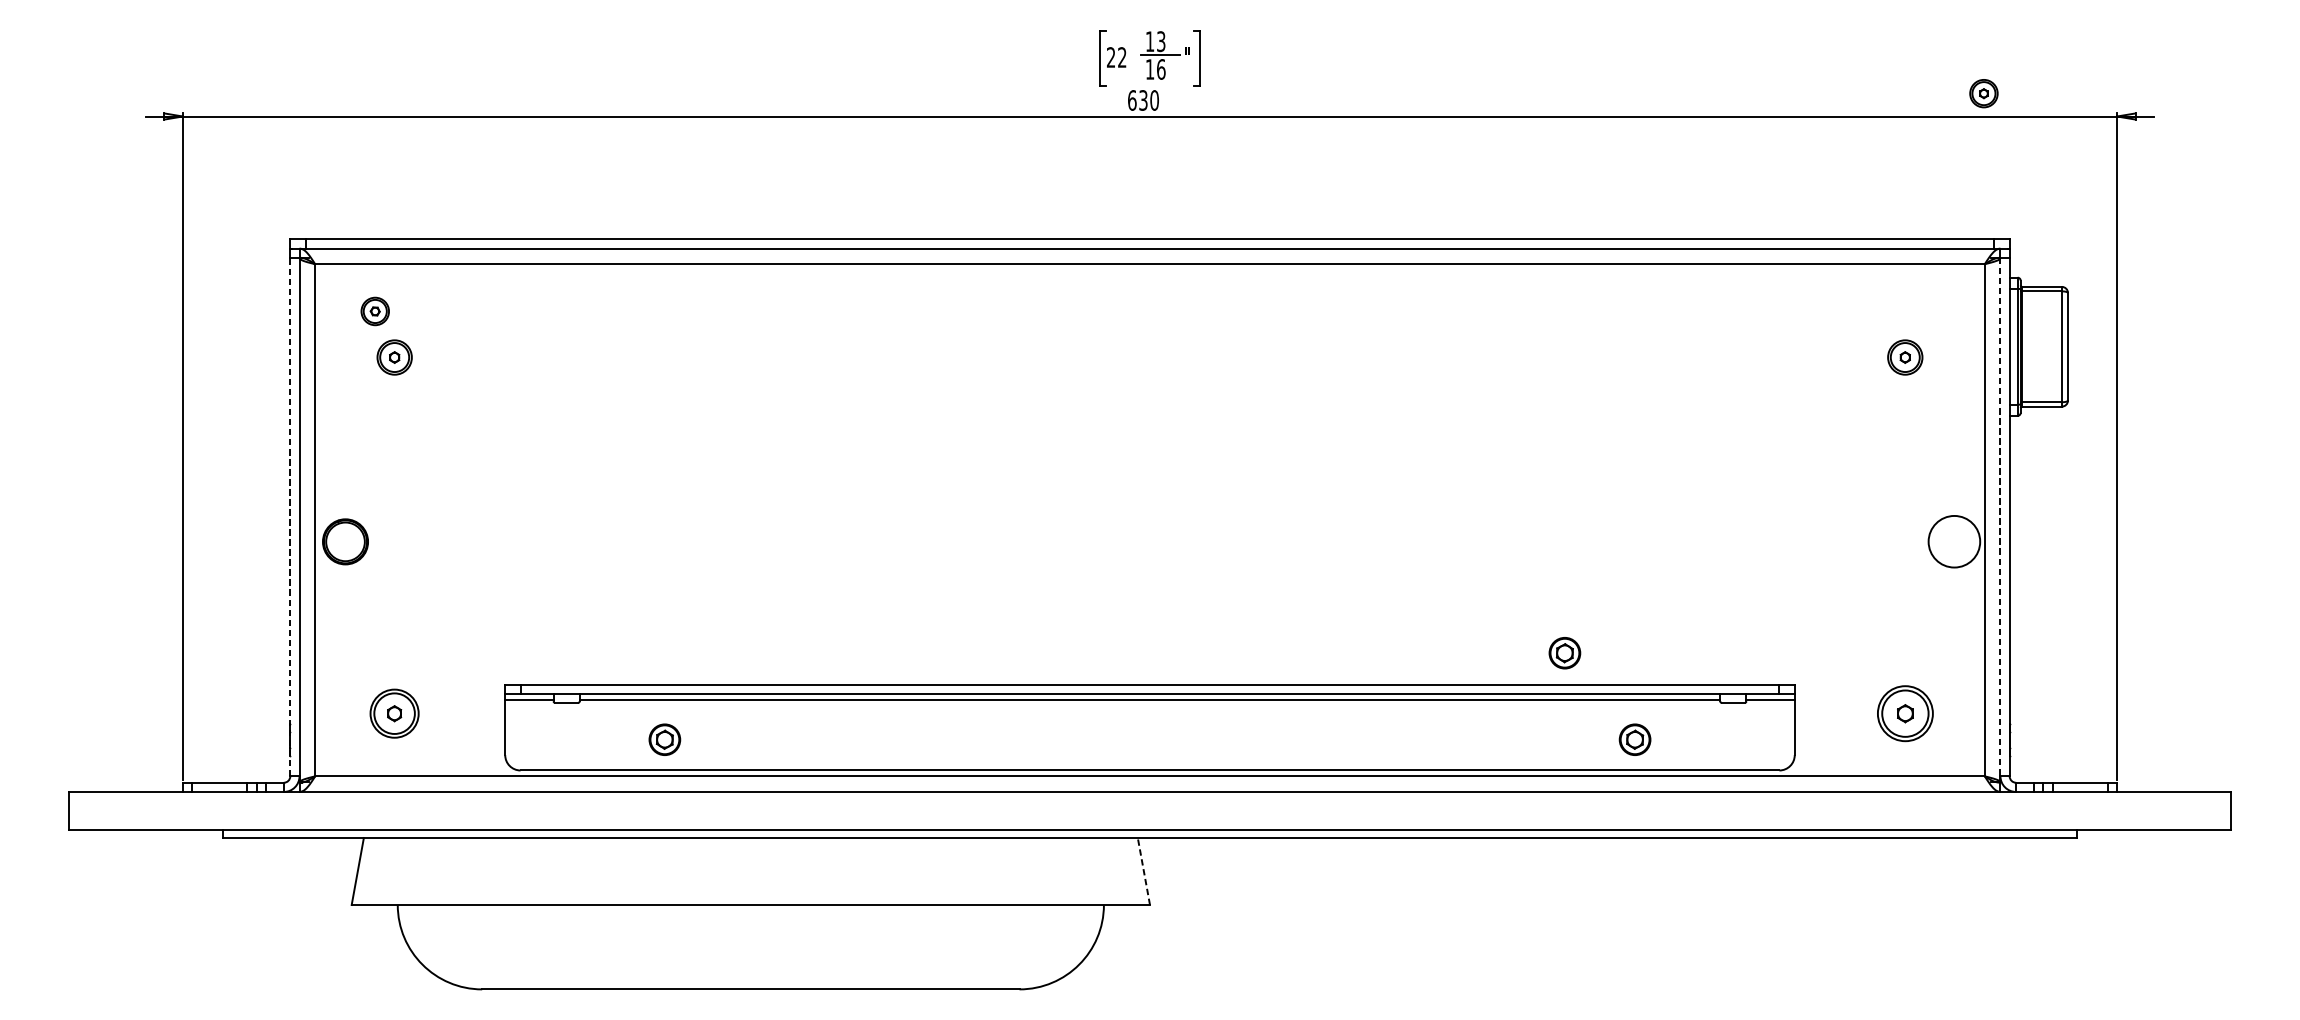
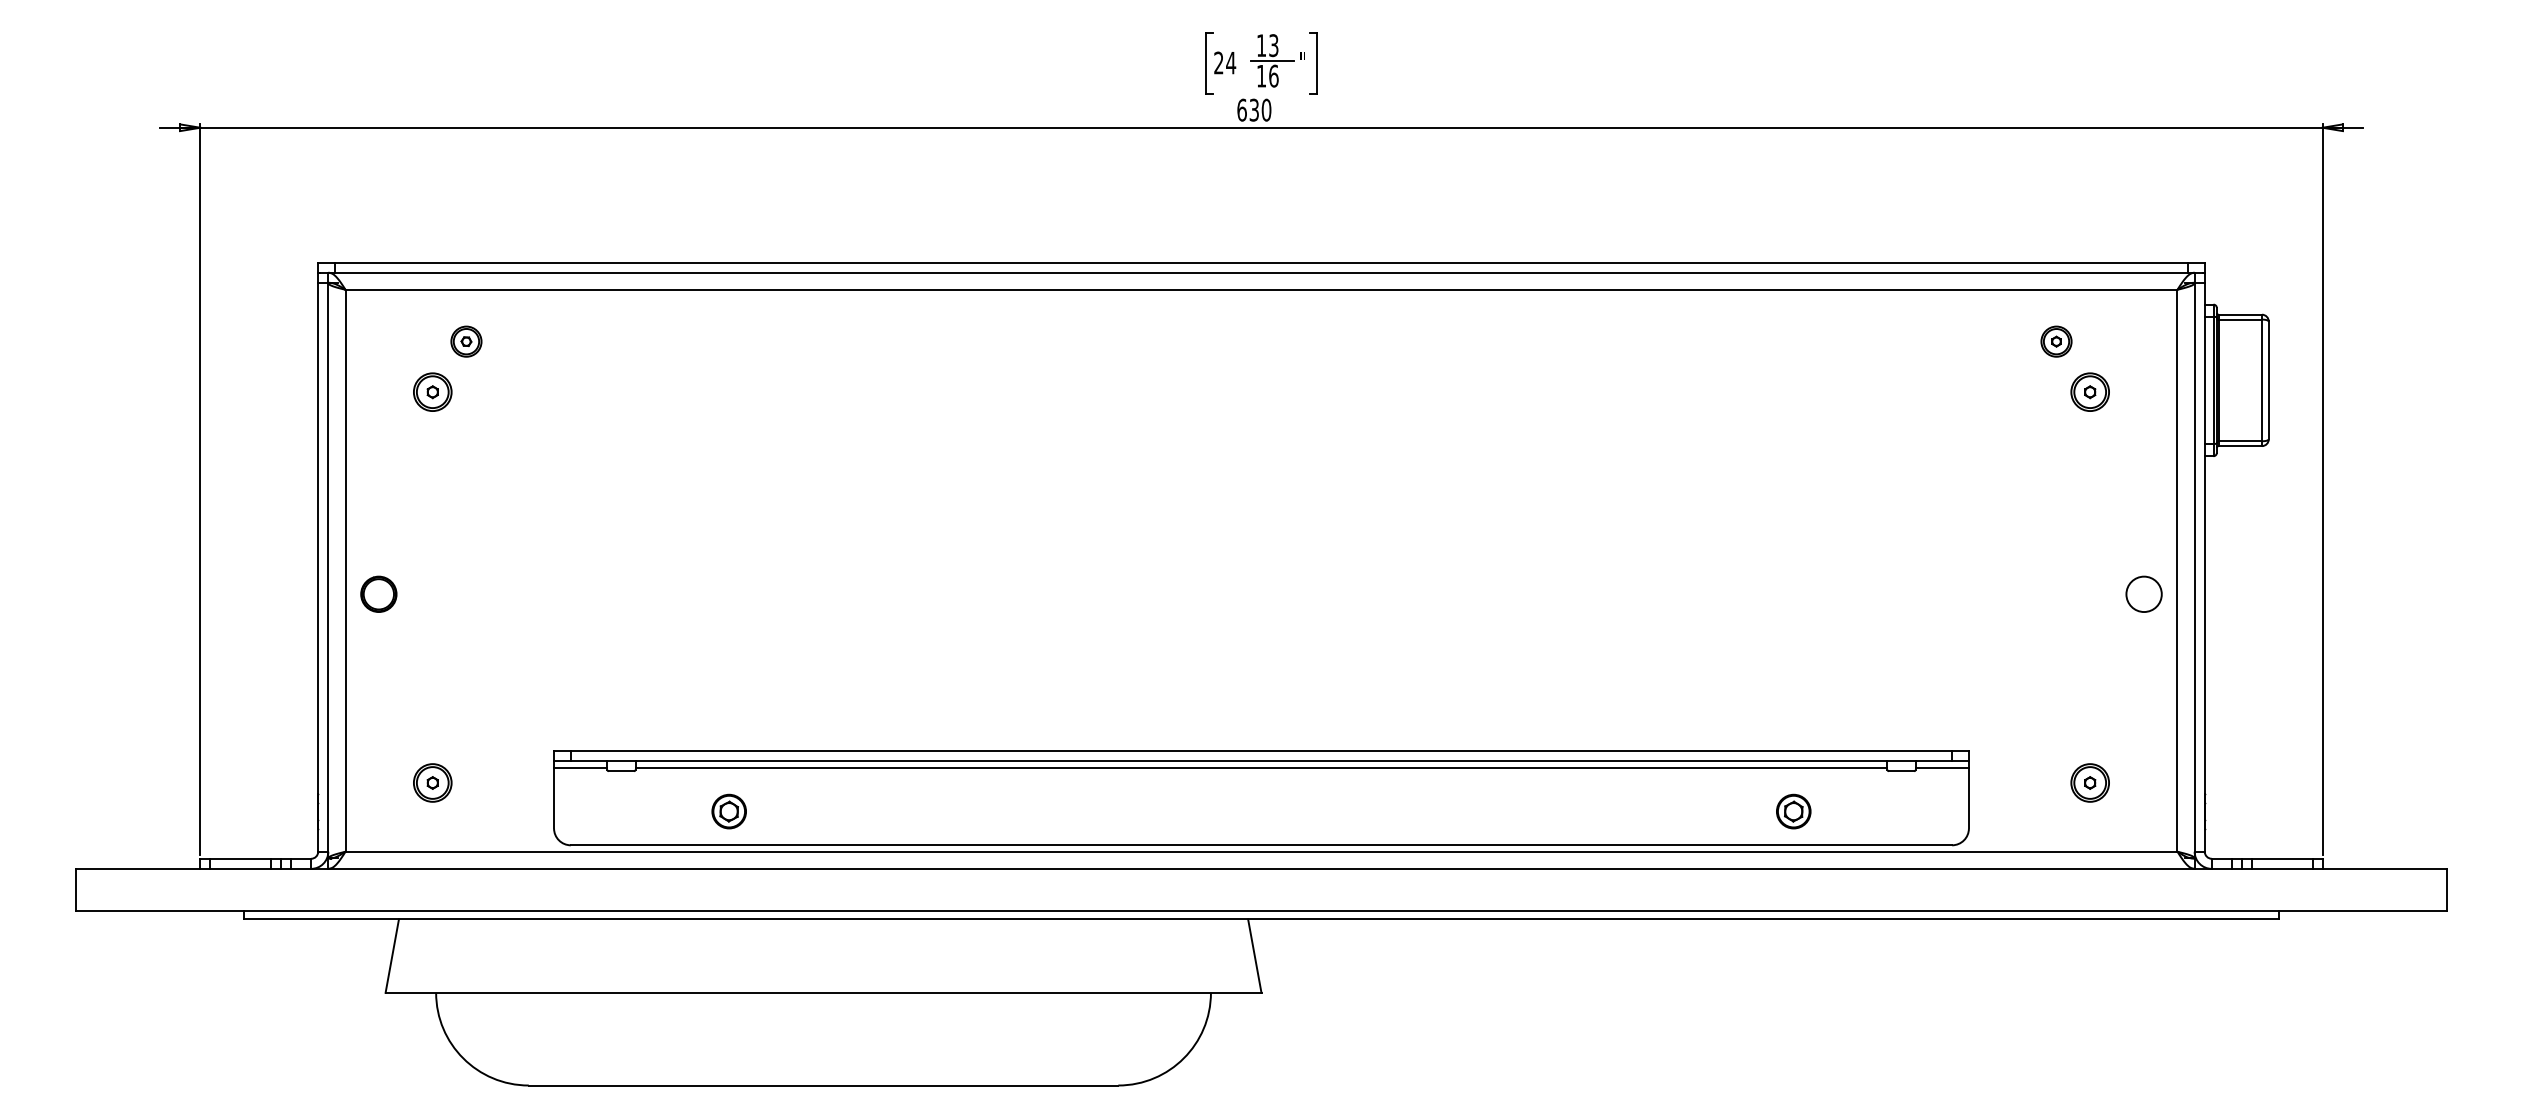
text: (1122, 57) -> (1231, 62), 22 -> 24
part: (1983, 93) -> (2056, 341), moved
part: (375, 311) -> (466, 341), moved
line: (290, 516) -> (318, 566), dashed -> solid
line: (2000, 517) -> (2194, 567), dashed -> solid
part: (345, 540) -> (378, 593), size x0.71
circle: (1953, 541) -> (2143, 594), size x0.62
part: (1564, 653) -> (1716, 716), removed
part: (394, 713) -> (432, 782), size x0.71
part: (1904, 713) -> (2089, 782), size x0.62
line: (1143, 870) -> (1254, 955), dashed -> solid

